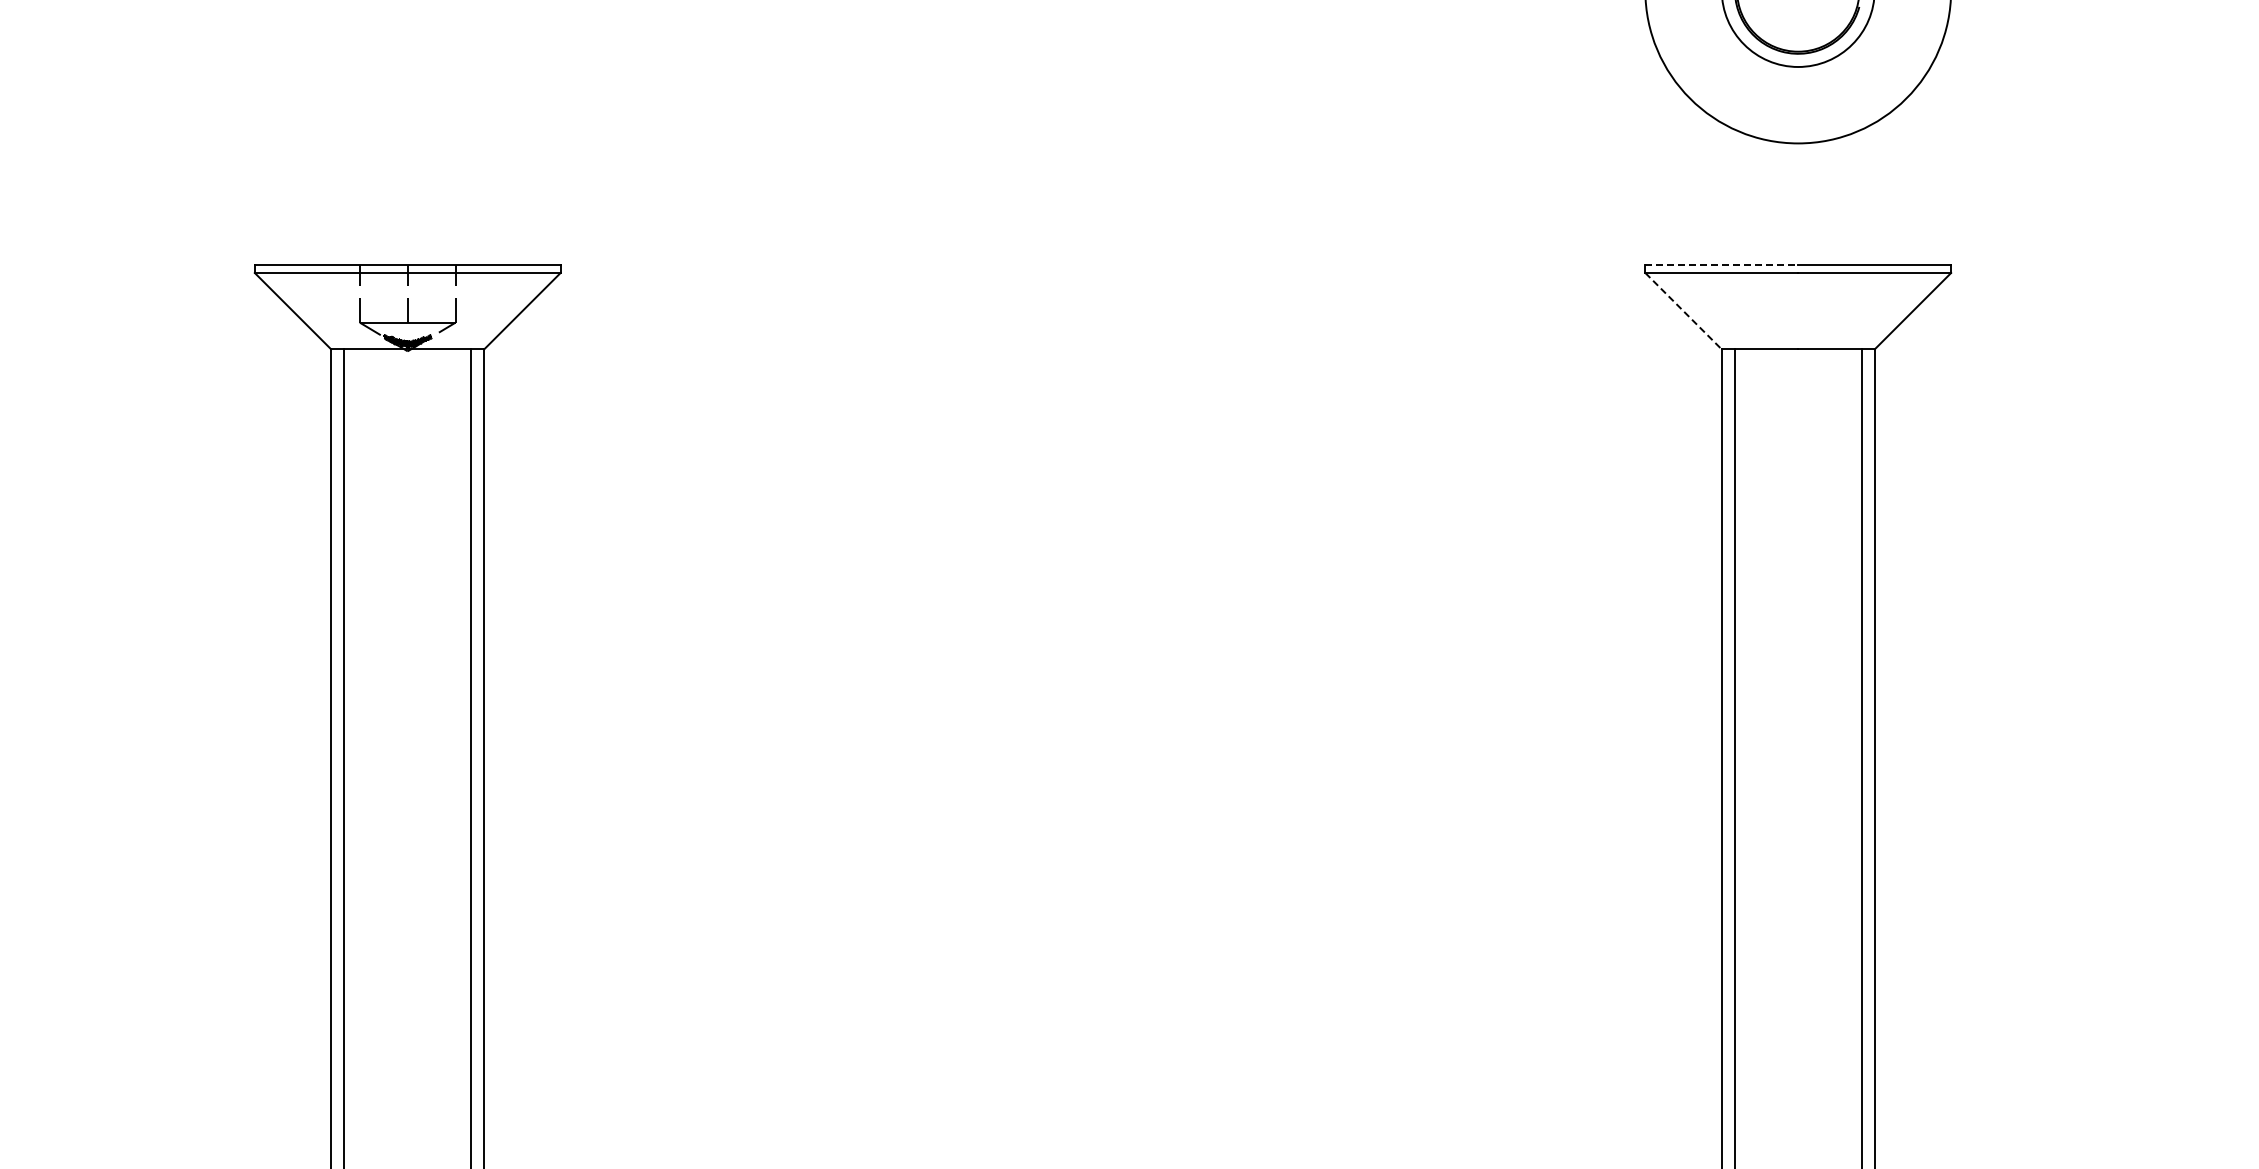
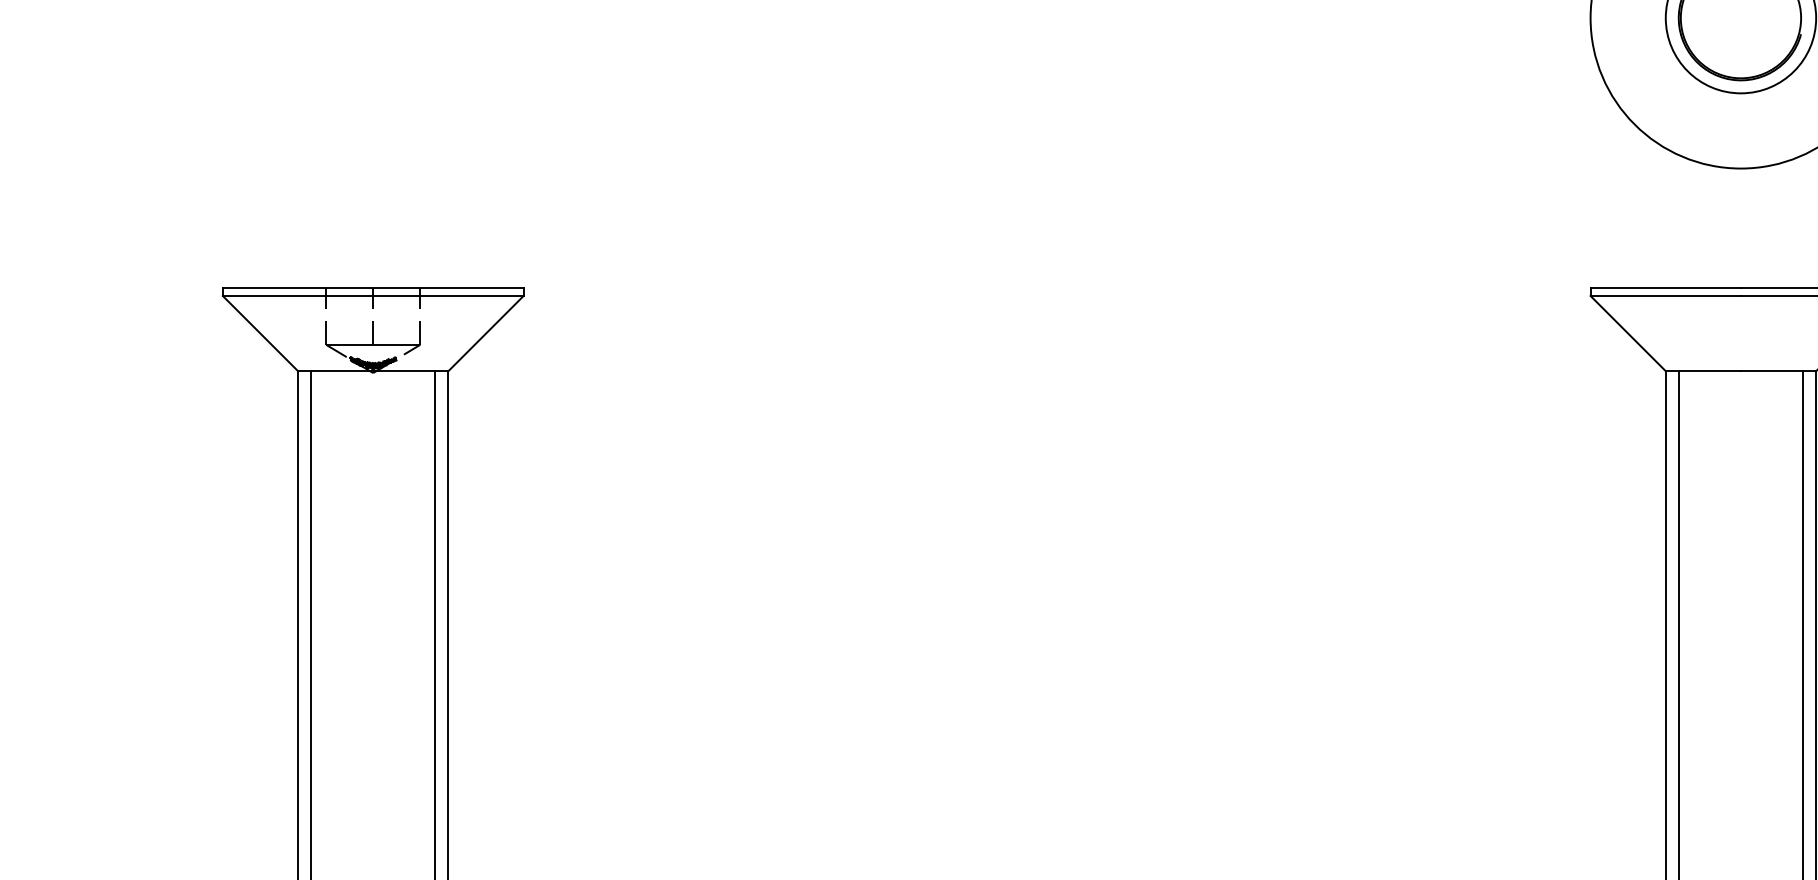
line: (1722, 265) -> (1666, 288), dashed -> solid
line: (1683, 311) -> (1628, 333), dashed -> solid

